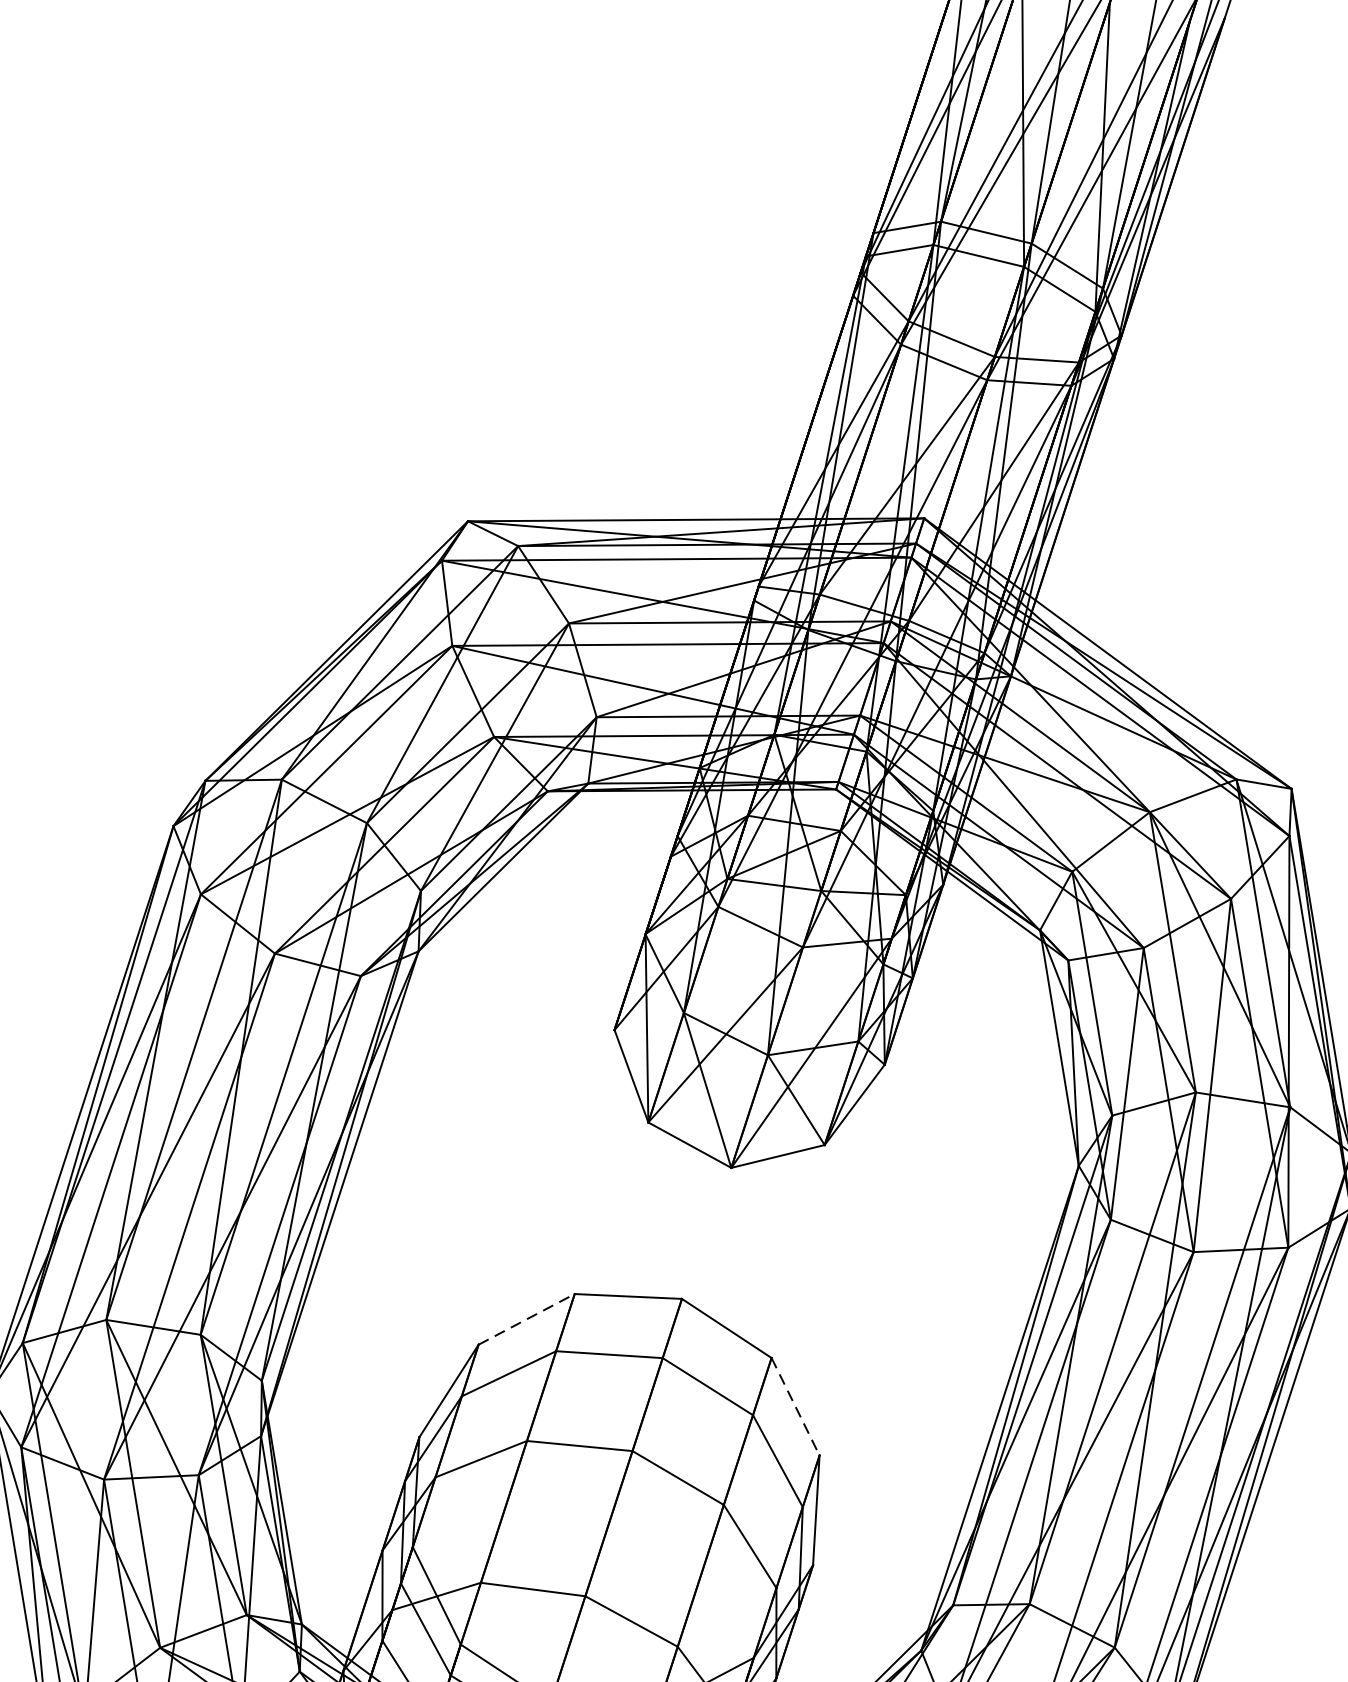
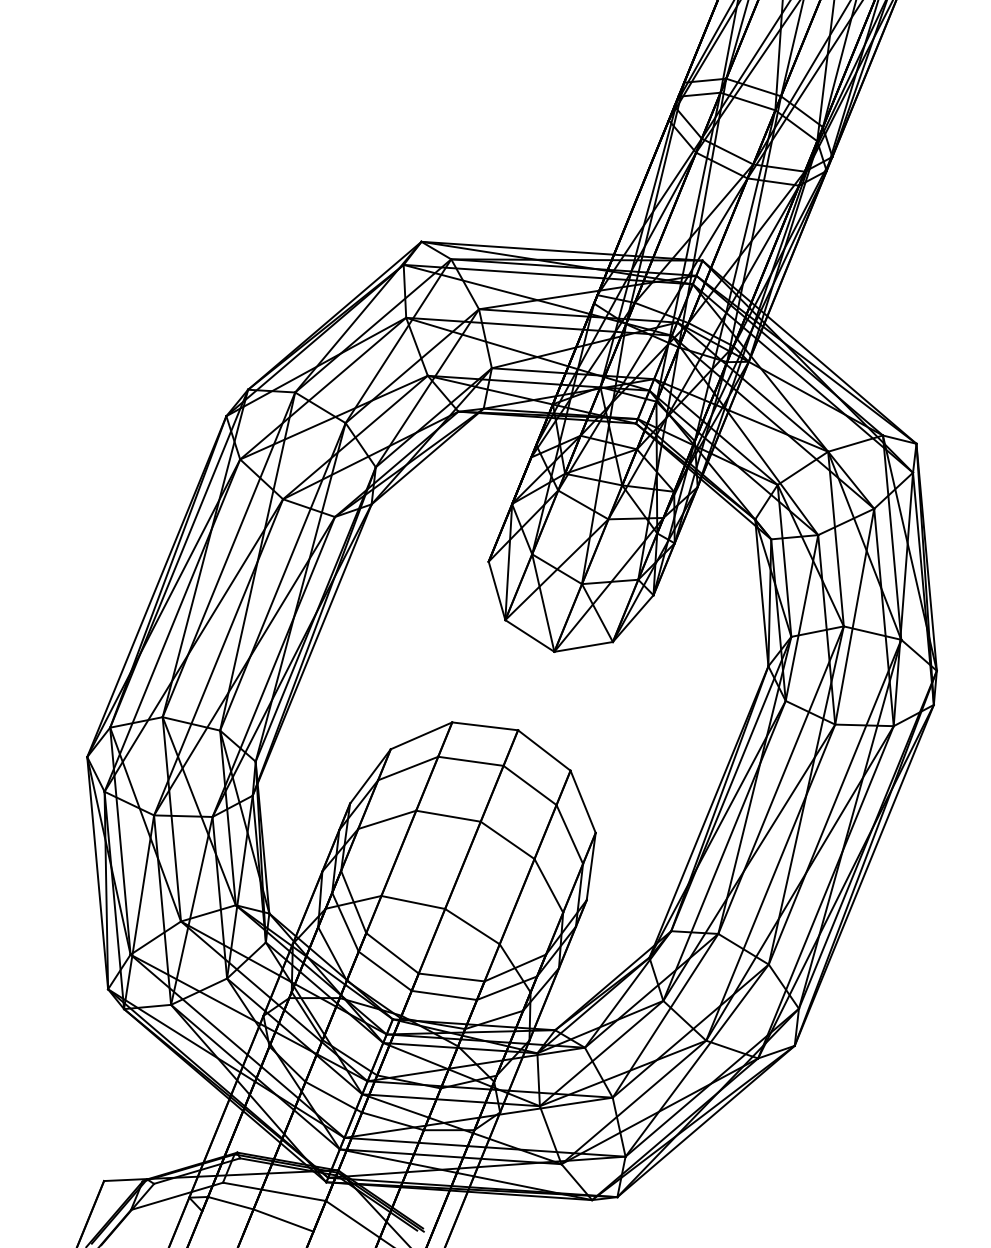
line: (526, 1318) -> (421, 735), dashed -> solid
line: (796, 1406) -> (583, 801), dashed -> solid

